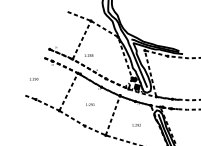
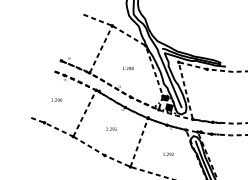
part: (89, 55) -> (128, 68), moved
part: (34, 79) -> (57, 100), moved

